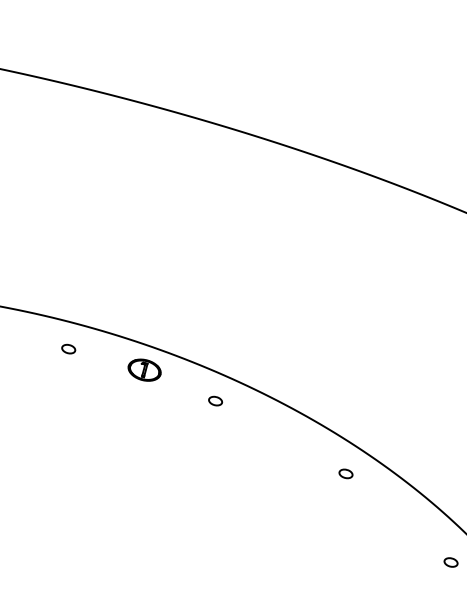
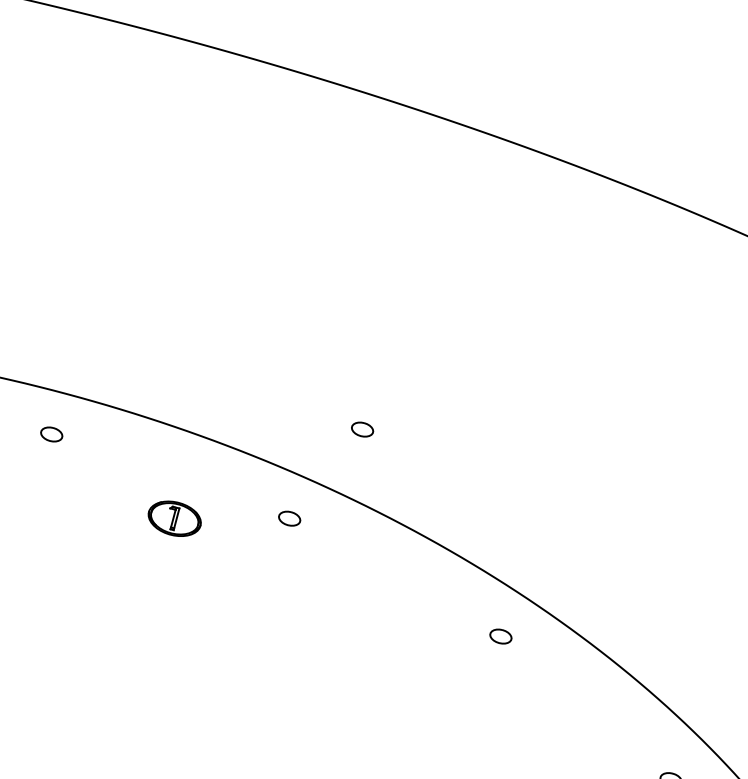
part: (260, 345) -> (362, 428), added
part: (144, 369) -> (174, 517), moved

